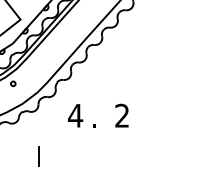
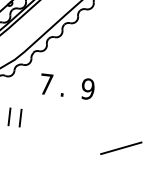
text: (75, 115) -> (46, 84), 4 -> 7
text: (122, 115) -> (88, 88), 2 -> 9
line: (50, 156) -> (19, 118), added
line: (166, 177) -> (121, 148), added

